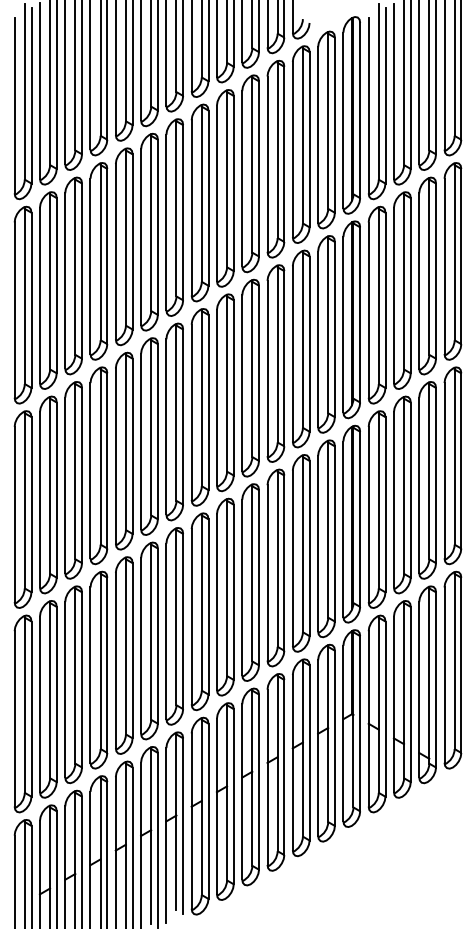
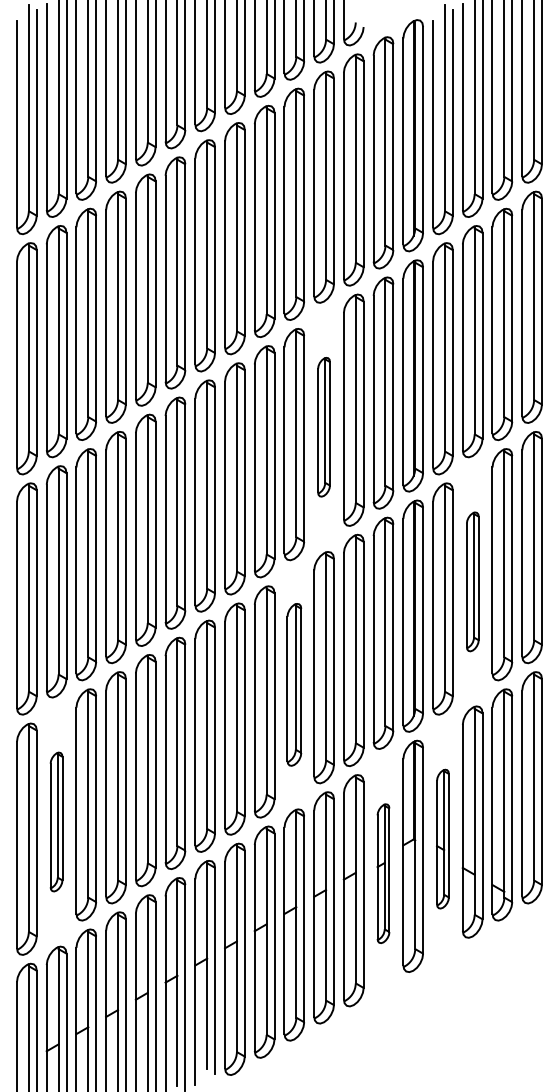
part: (275, 362) -> (323, 426), size x0.6
part: (402, 494) -> (472, 581), size x0.6
part: (250, 582) -> (294, 684), size x0.7
part: (48, 698) -> (56, 821), size x0.6
part: (376, 713) -> (442, 838), size x0.6
part: (326, 743) -> (383, 873), size x0.6

